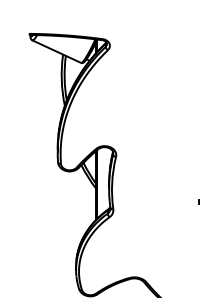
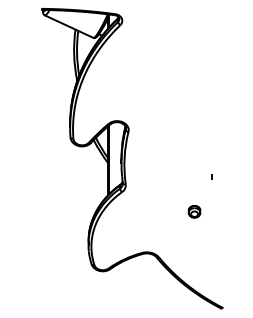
part: (182, 236) -> (194, 211), added

